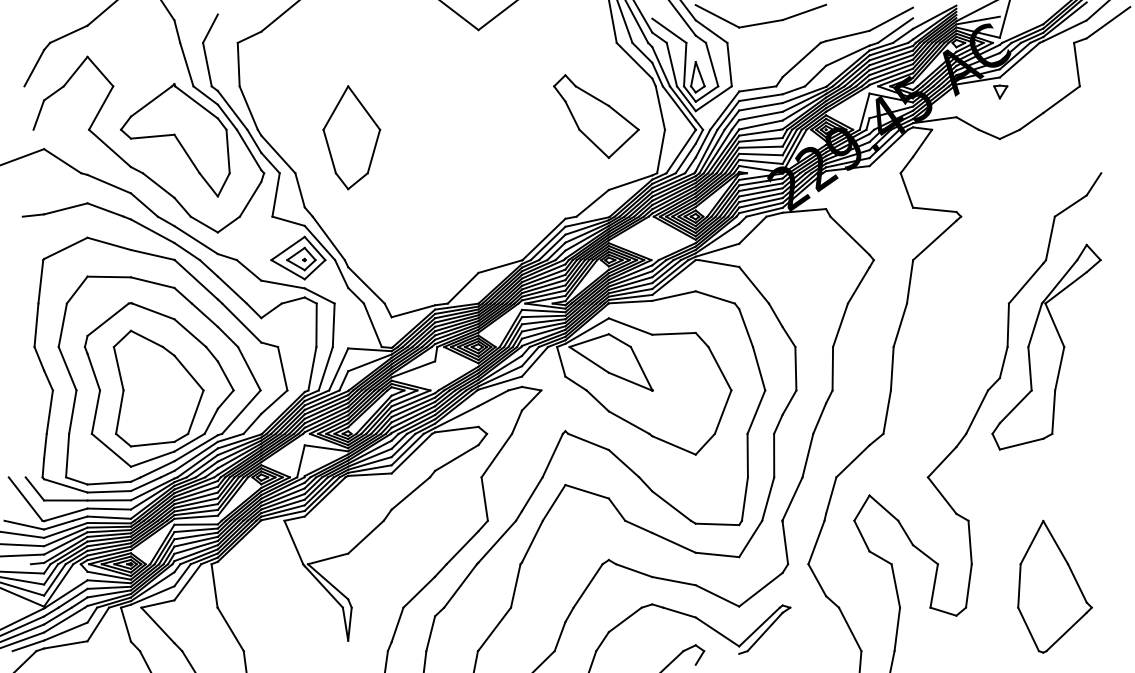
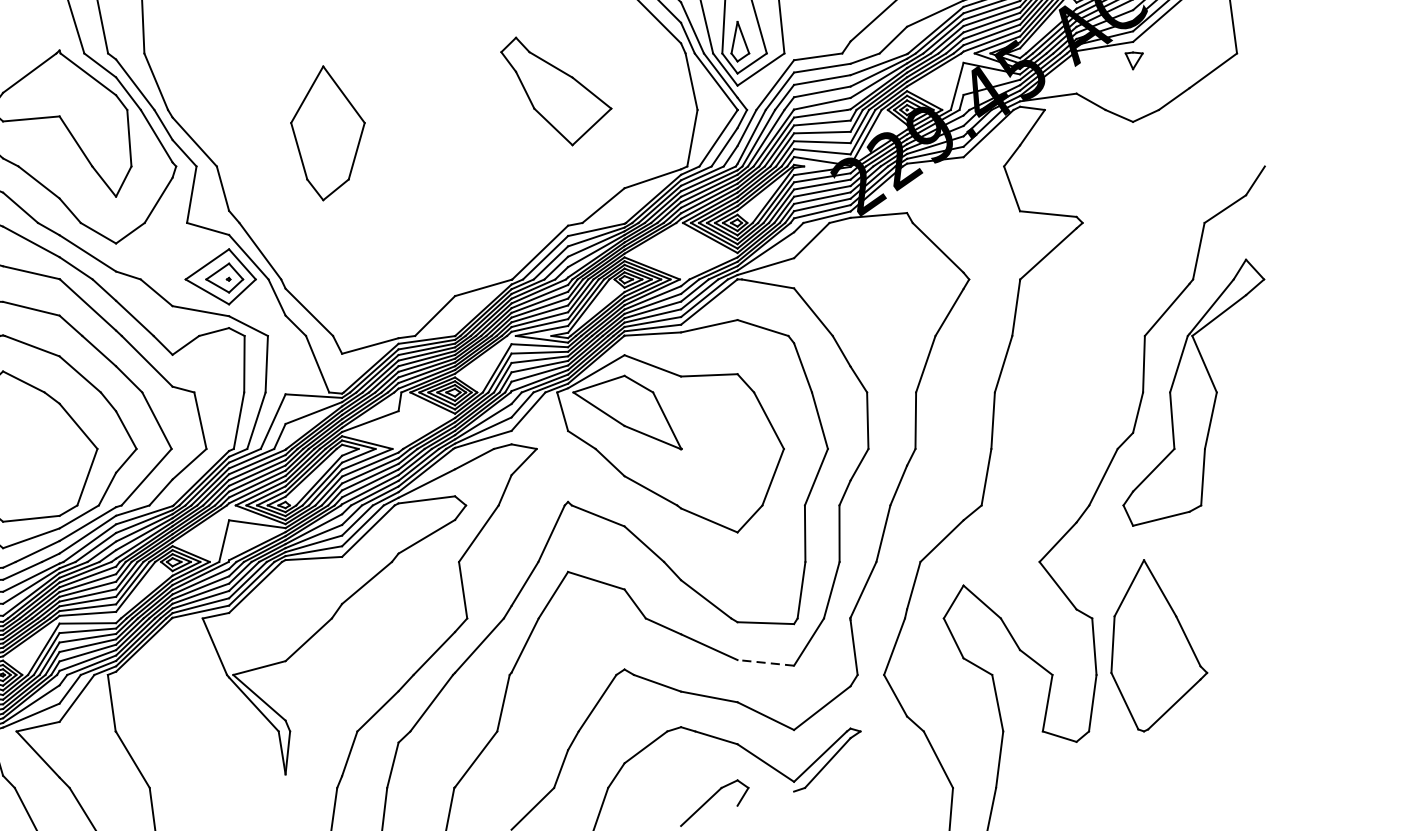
part: (596, 116) -> (556, 91), moved
part: (351, 137) -> (327, 132), moved
line: (717, 554) -> (765, 662), solid -> dashed
part: (1054, 586) -> (1158, 645), moved

